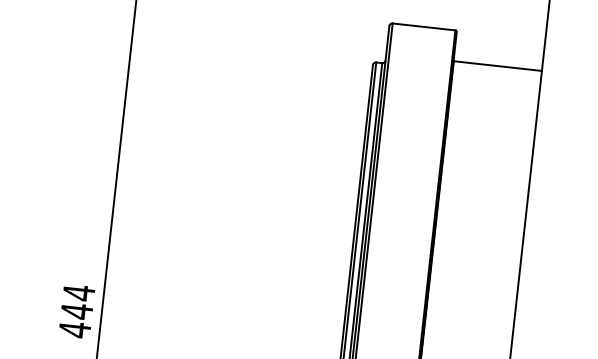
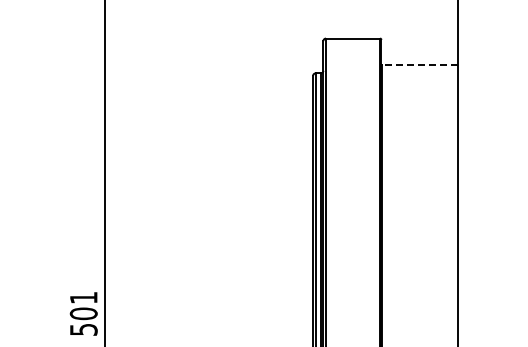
line: (497, 66) -> (419, 65), solid -> dashed
text: (76, 310) -> (83, 313), 444 -> 501

